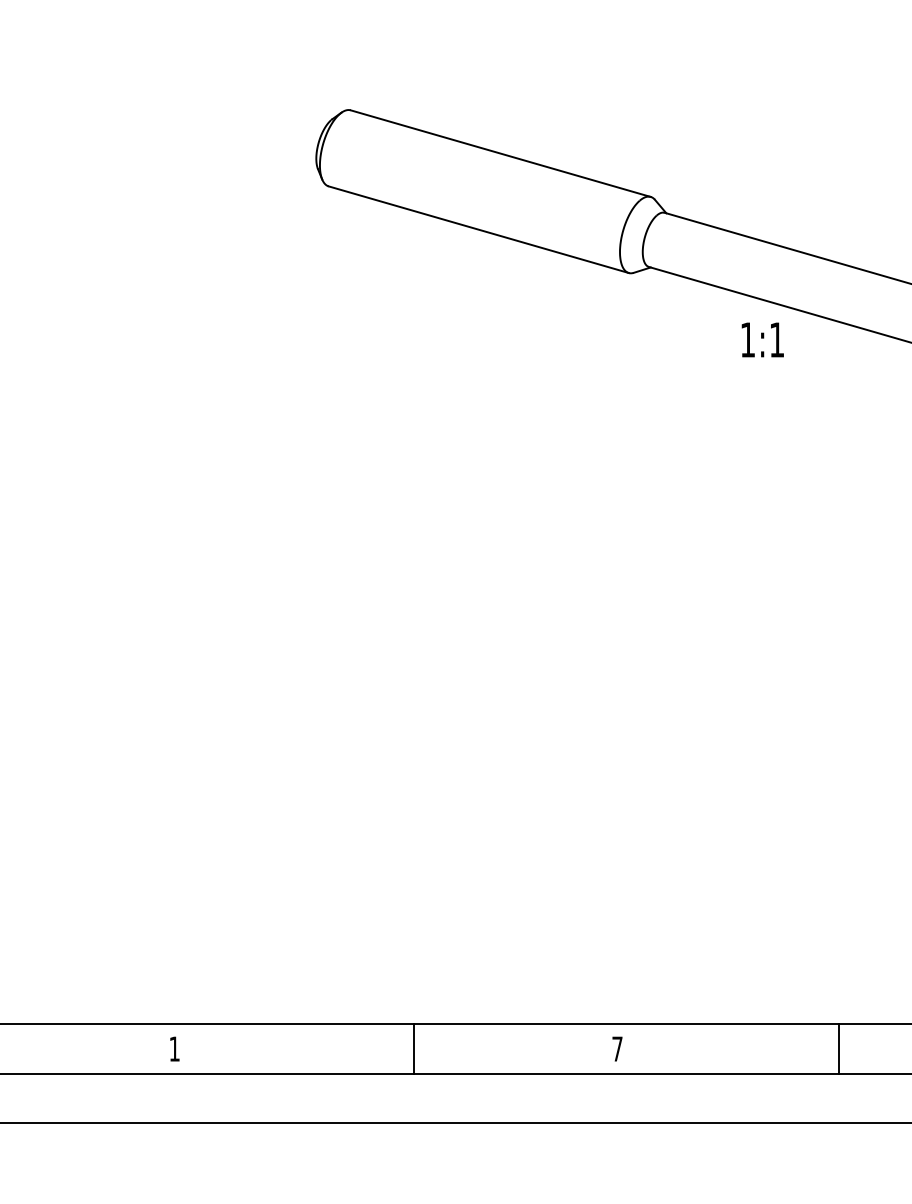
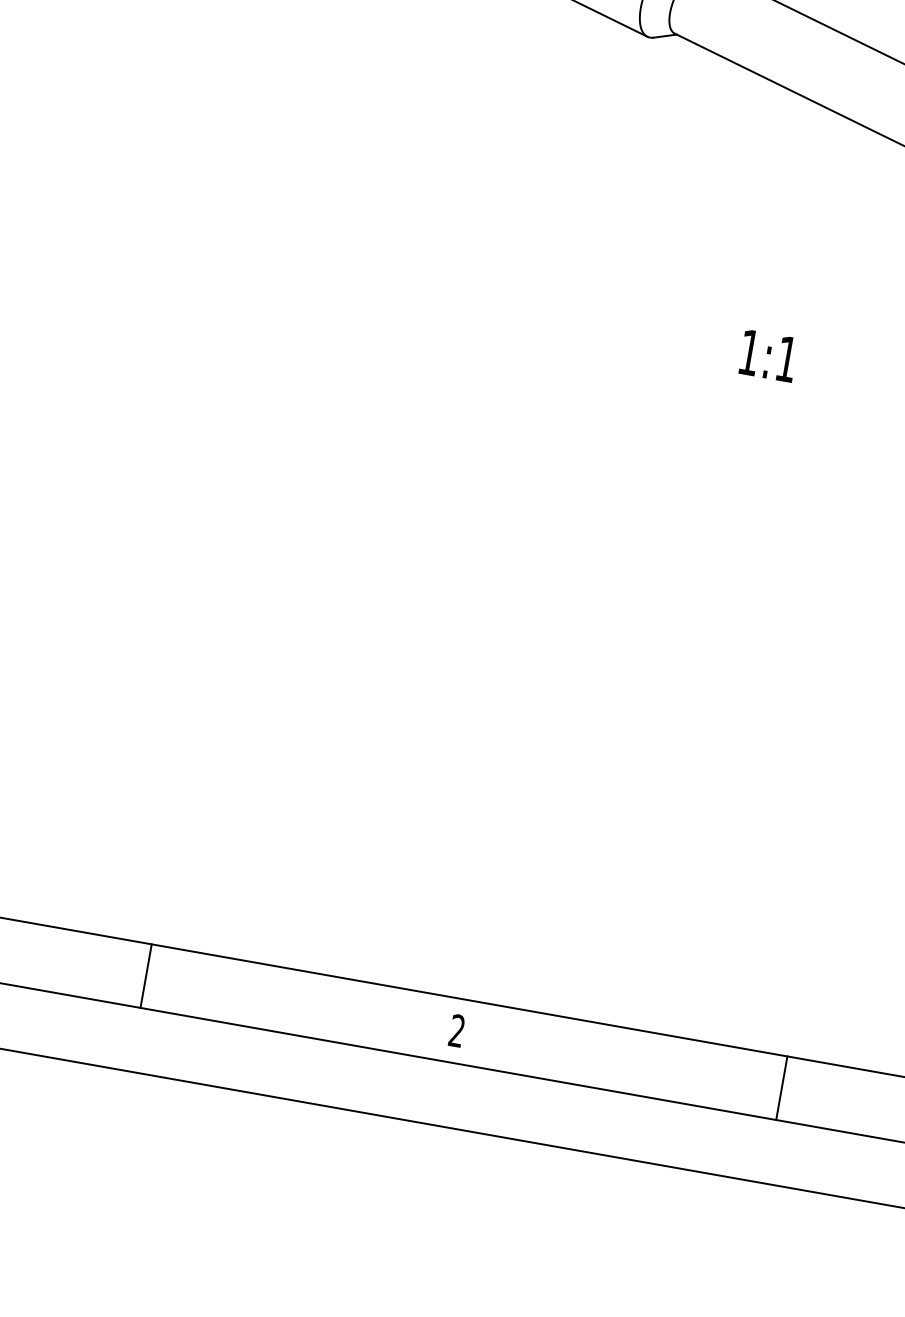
text: (762, 339) -> (768, 355), moved
line: (414, 1048) -> (146, 975), moved
text: (617, 1048) -> (457, 1030), 7 -> 2
line: (839, 1048) -> (782, 1087), moved

